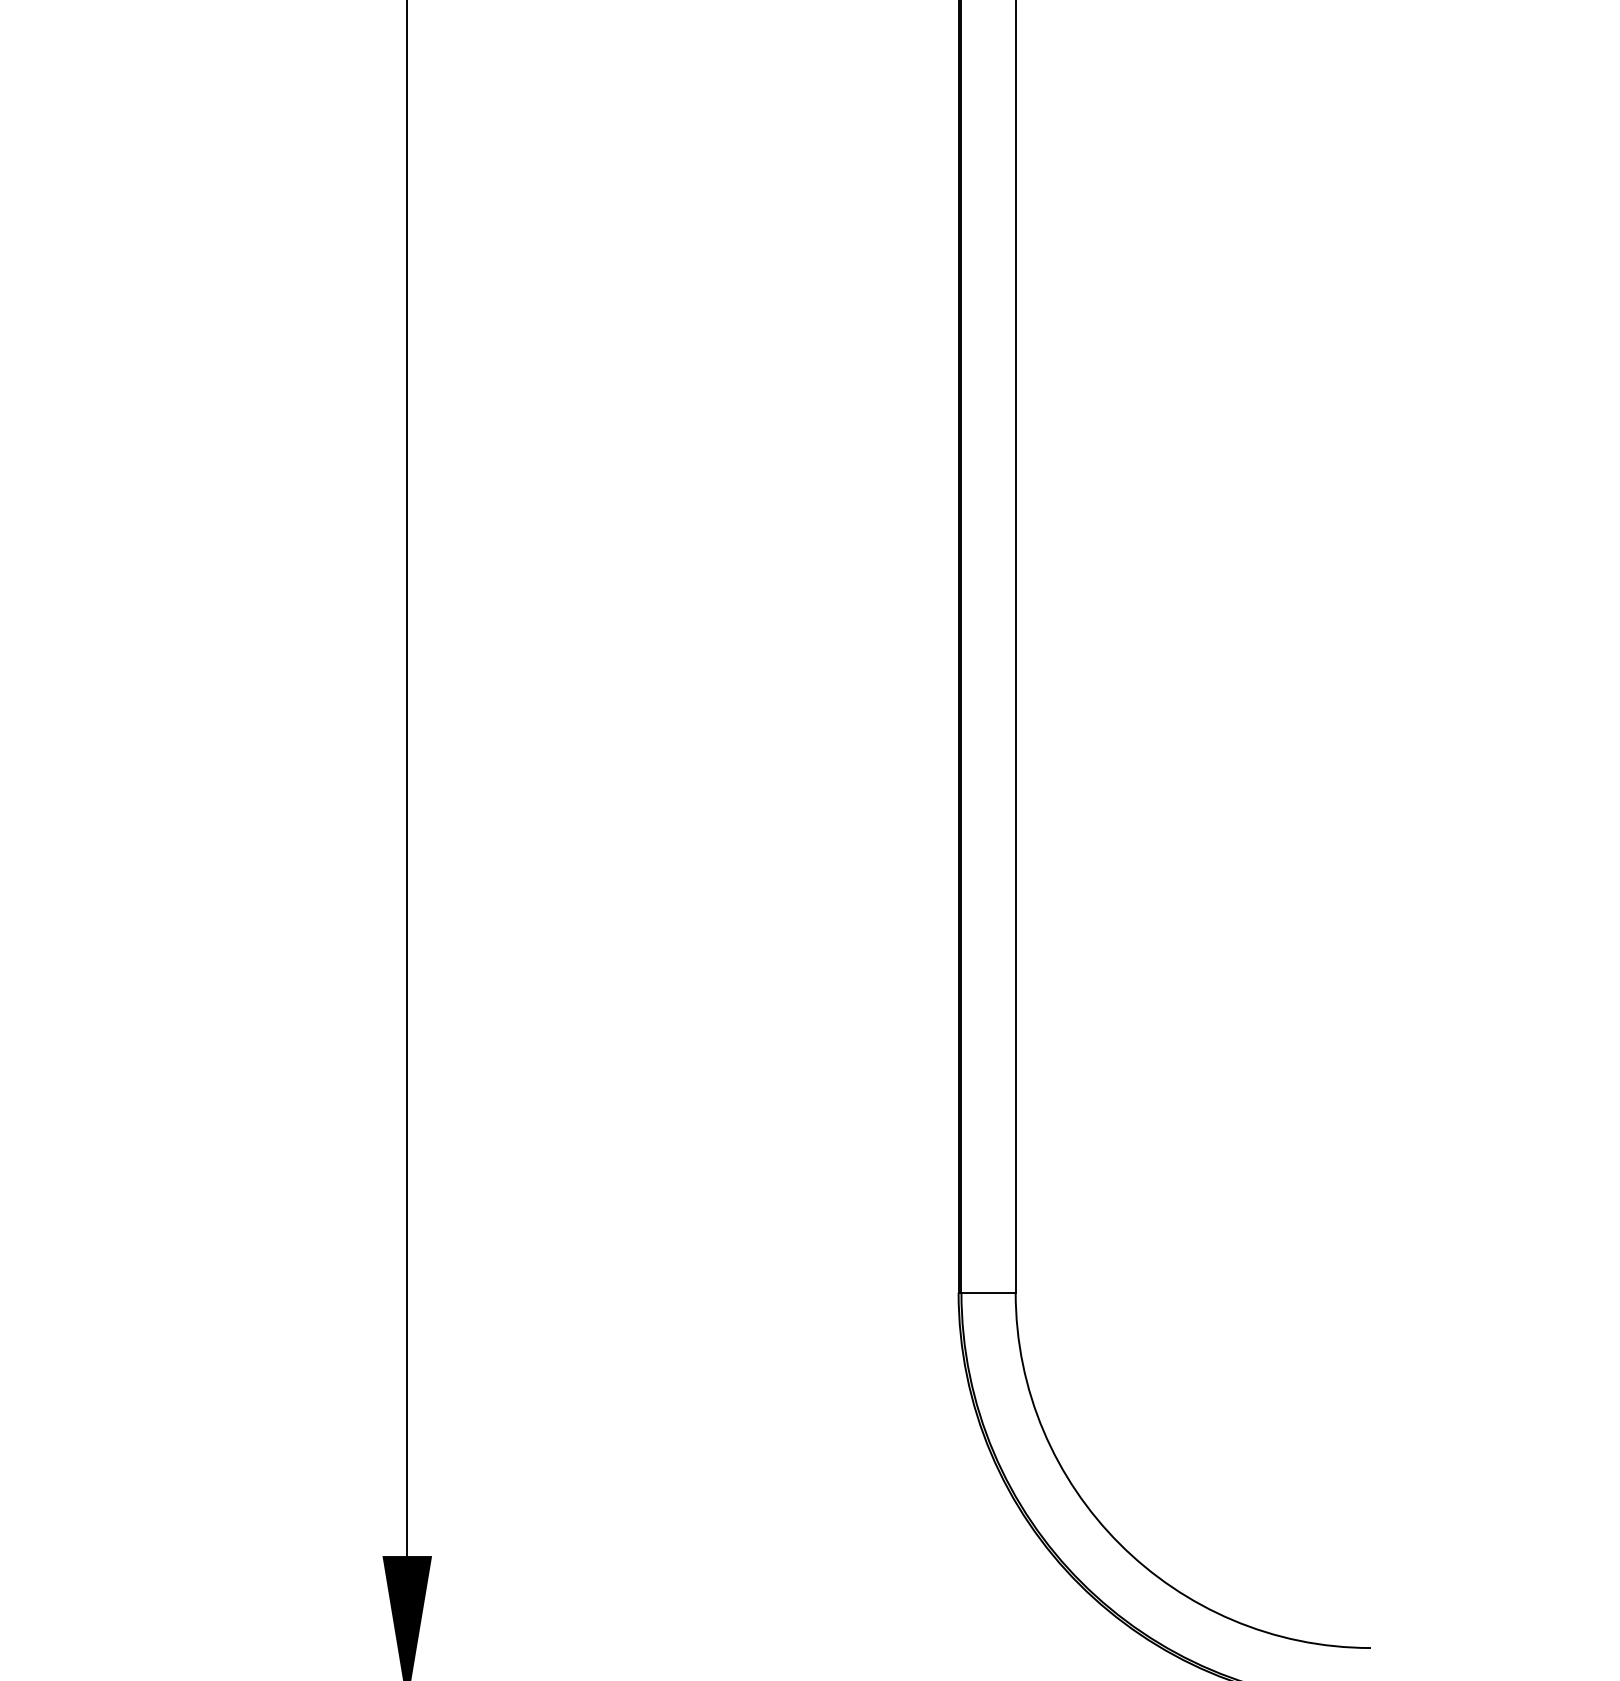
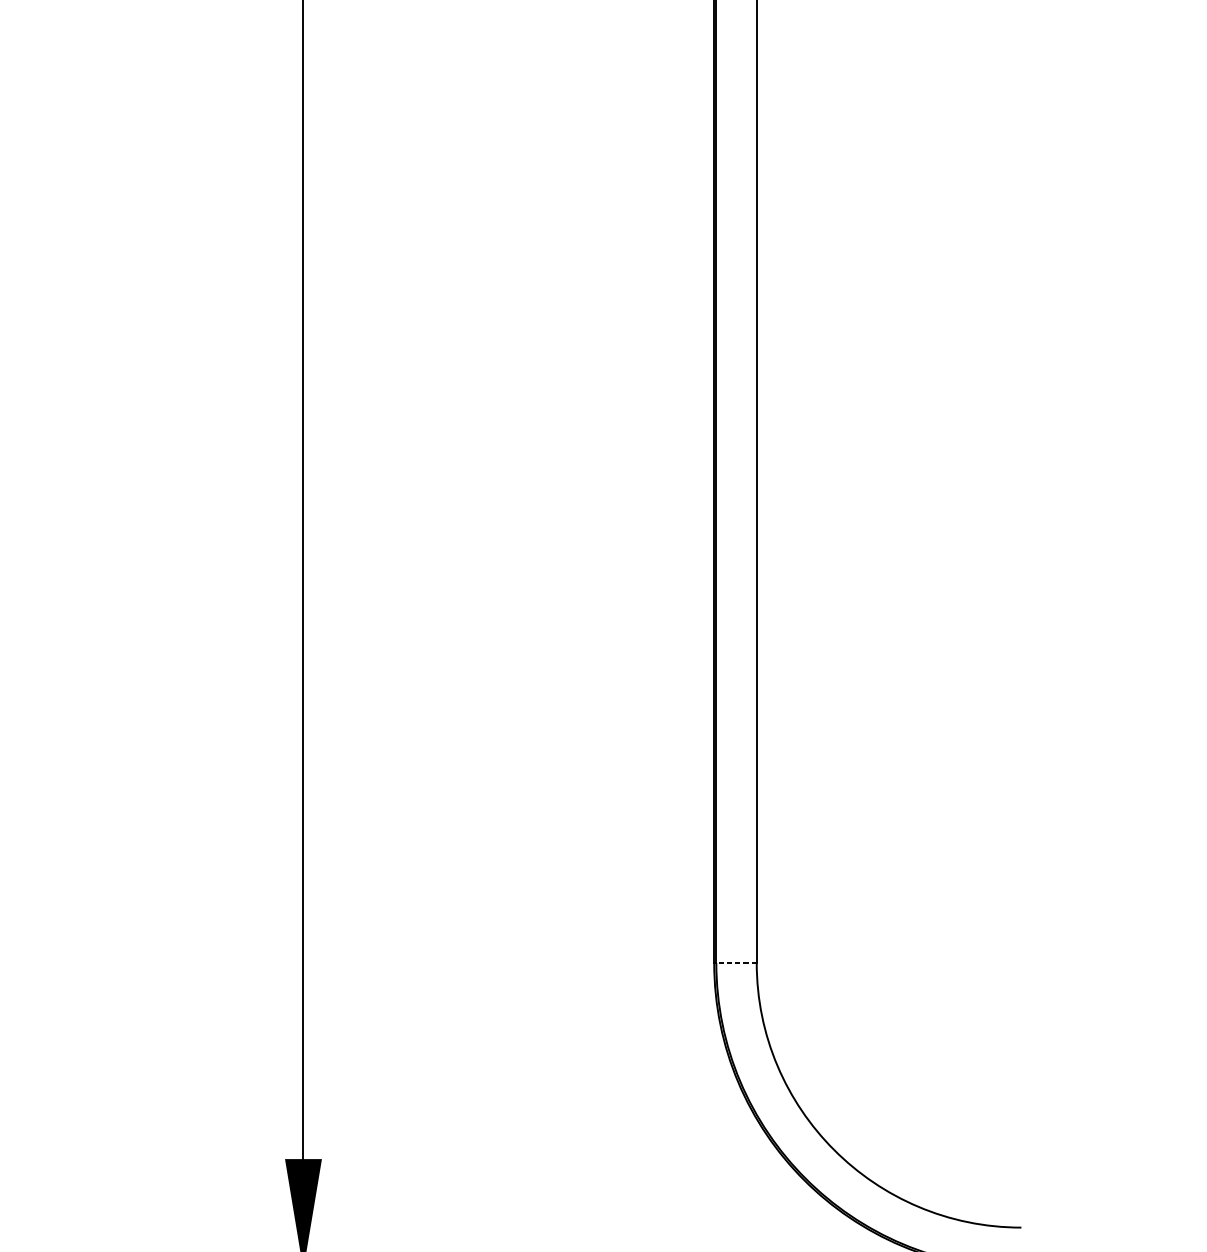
line: (988, 1292) -> (736, 962), solid -> dashed

